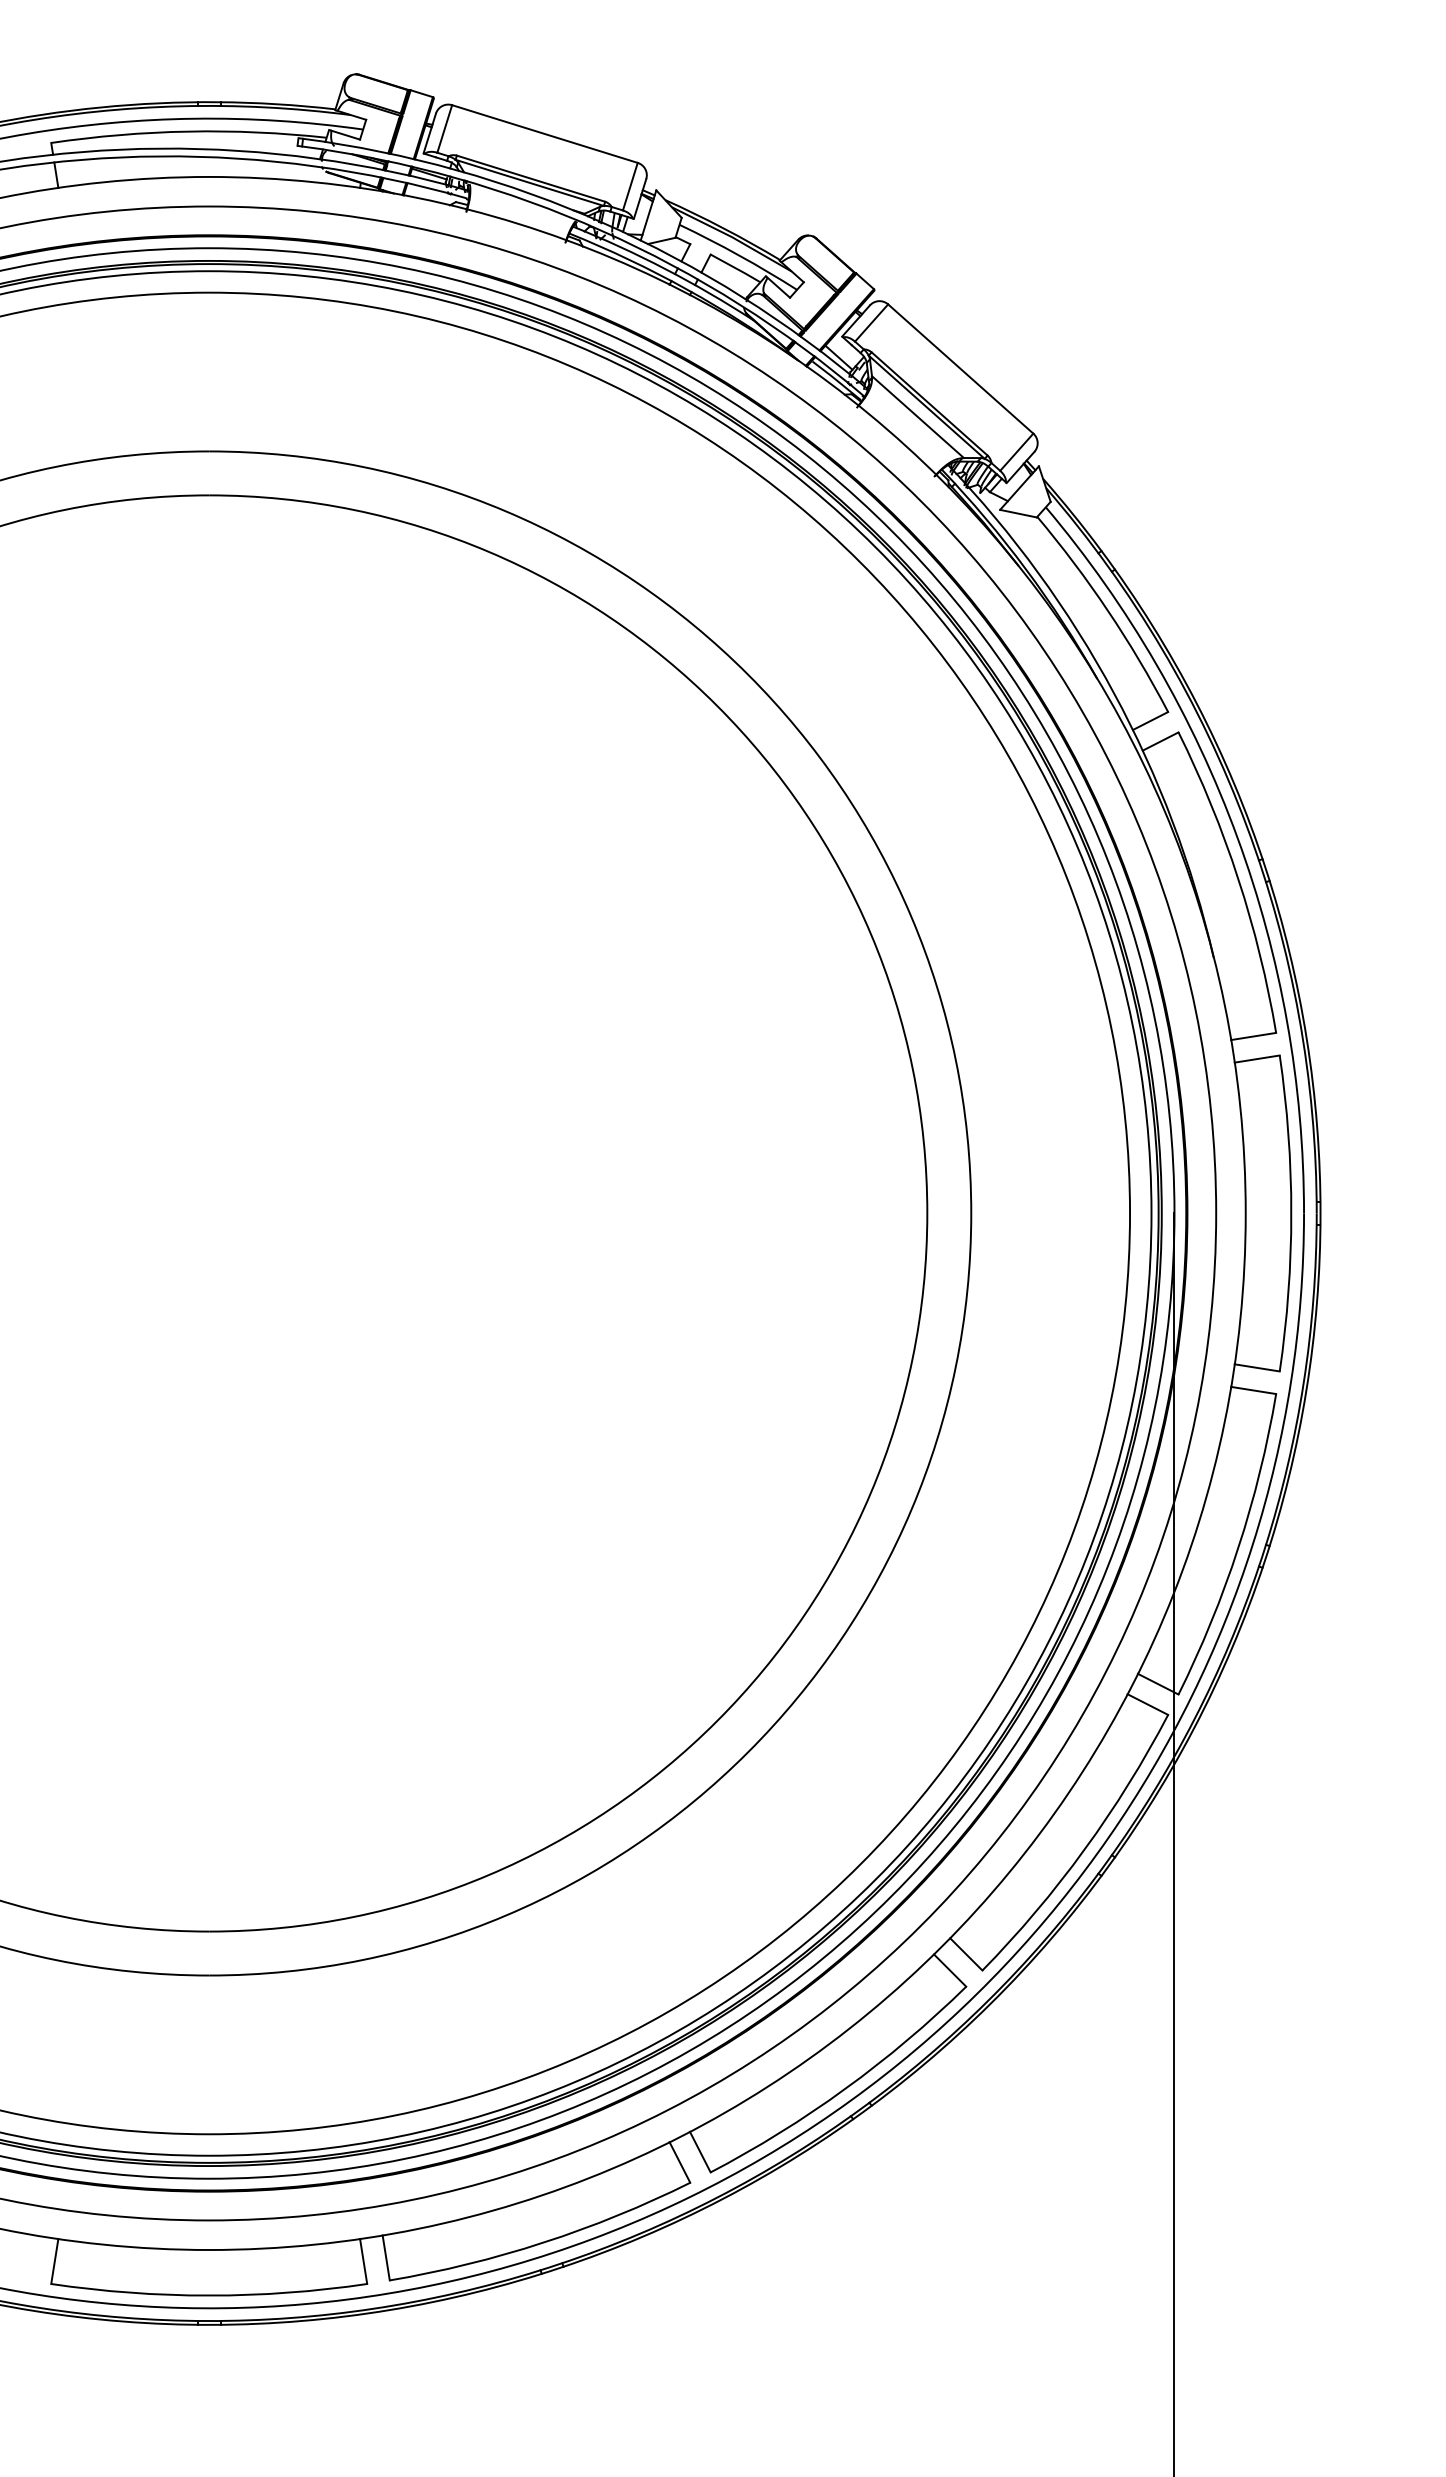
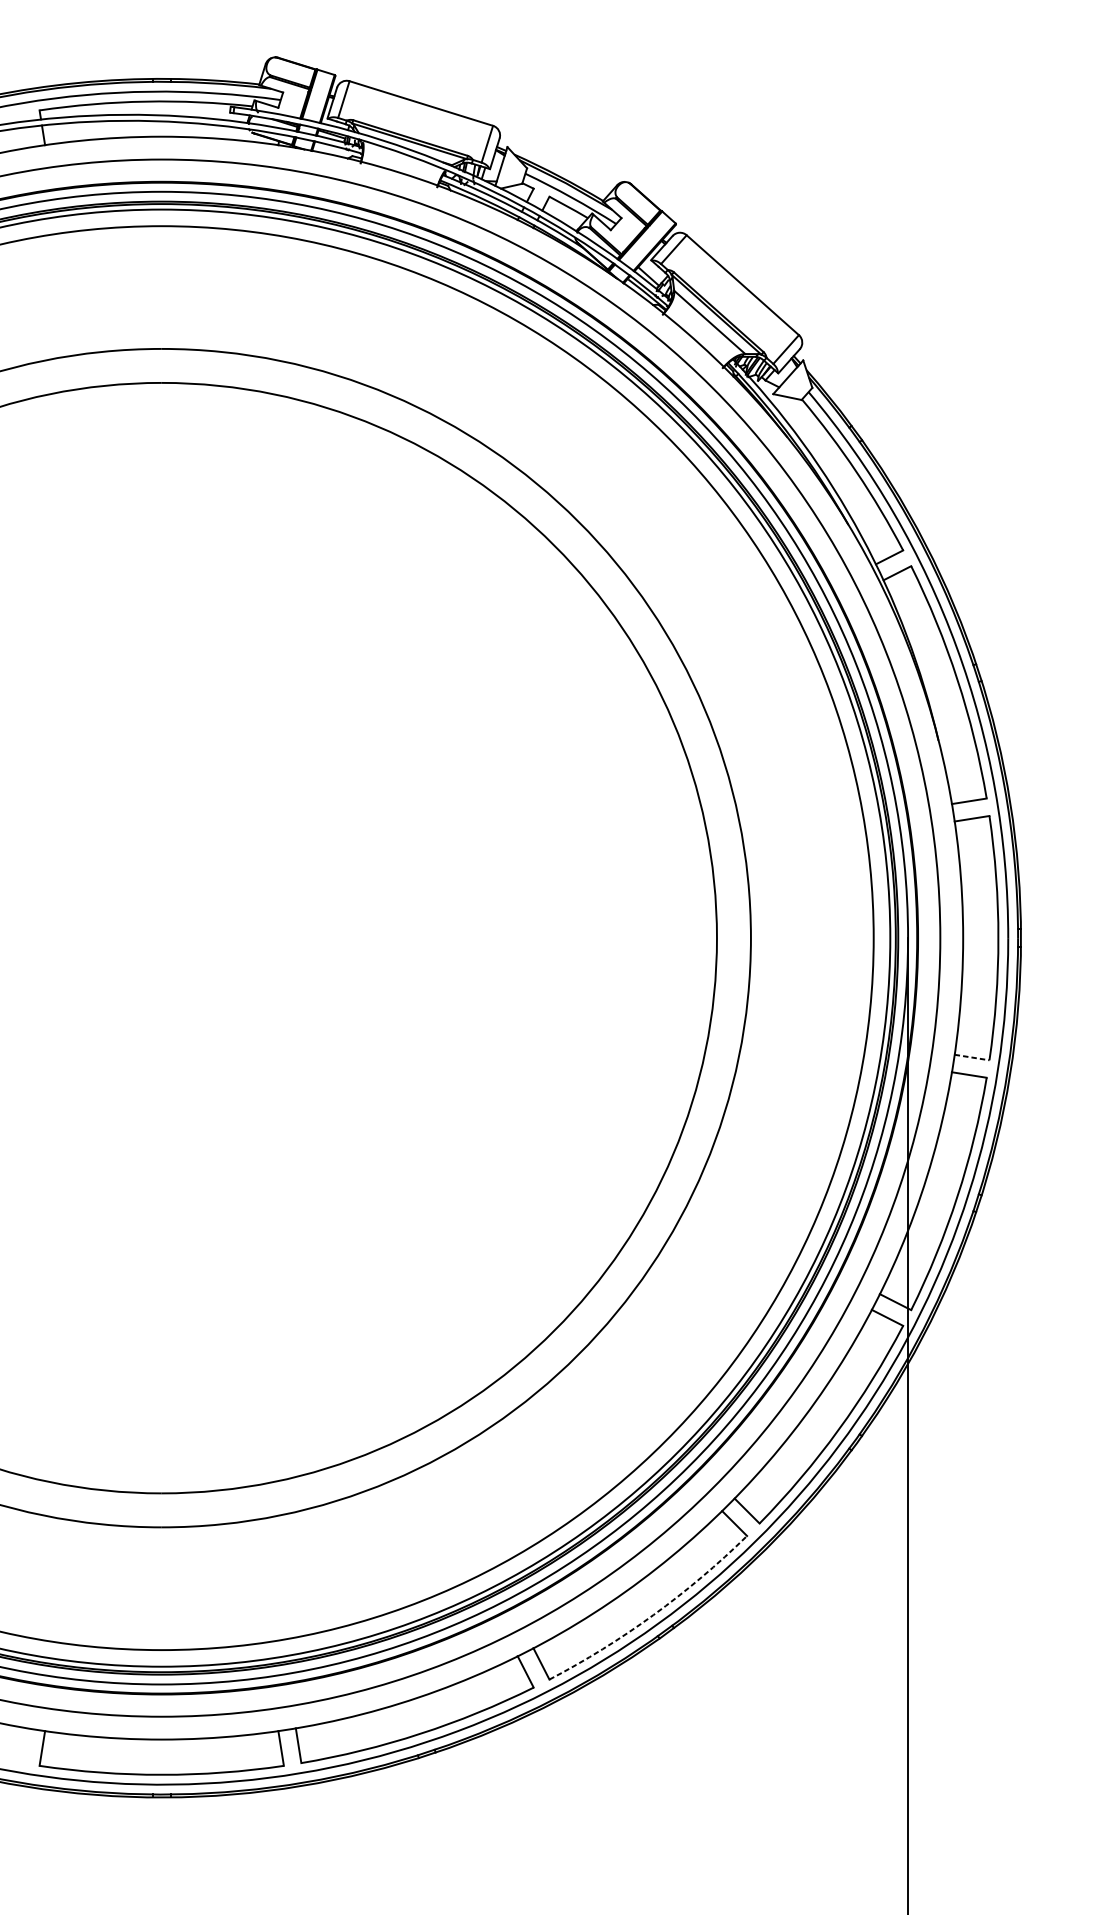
line: (1257, 1367) -> (972, 1057), solid -> dashed
arc: (845, 2088) -> (653, 1614), solid -> dashed

